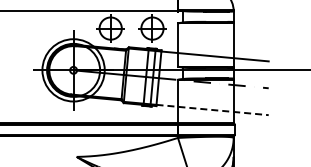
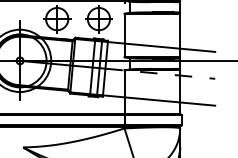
line: (213, 110) -> (160, 101), dashed -> solid

